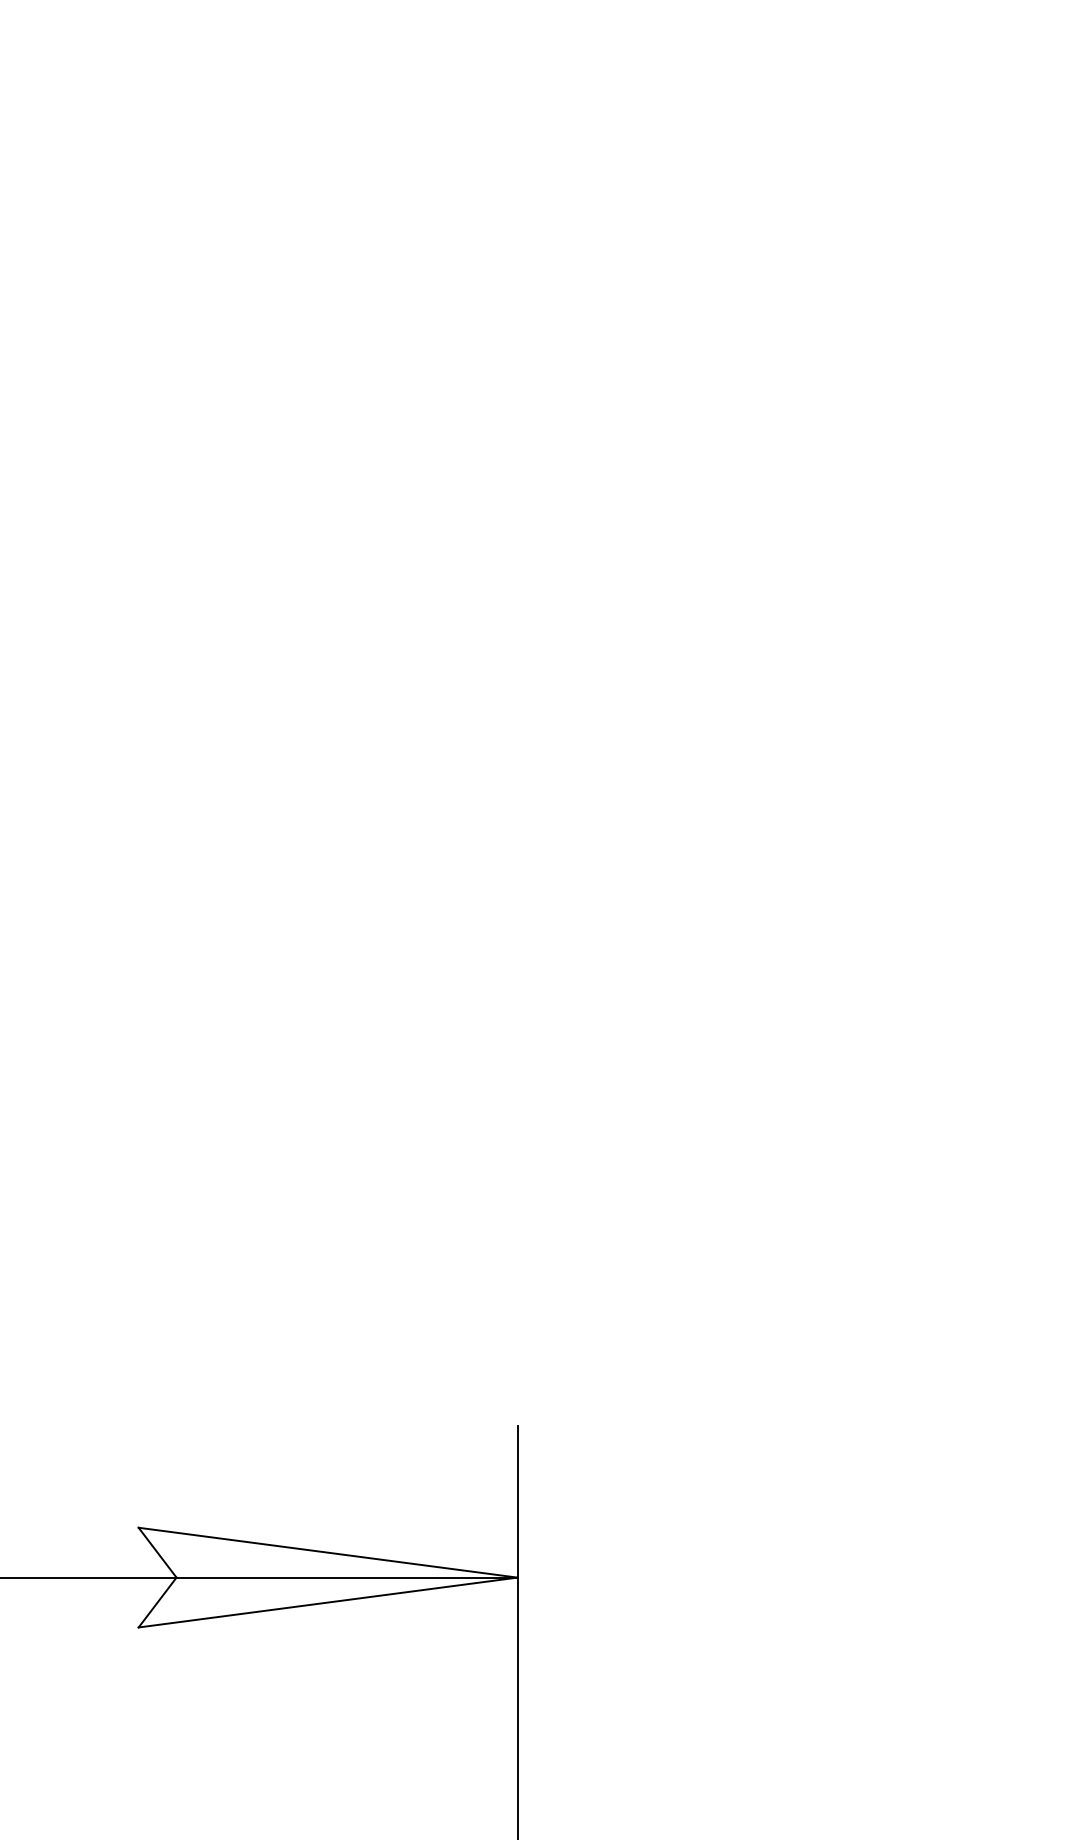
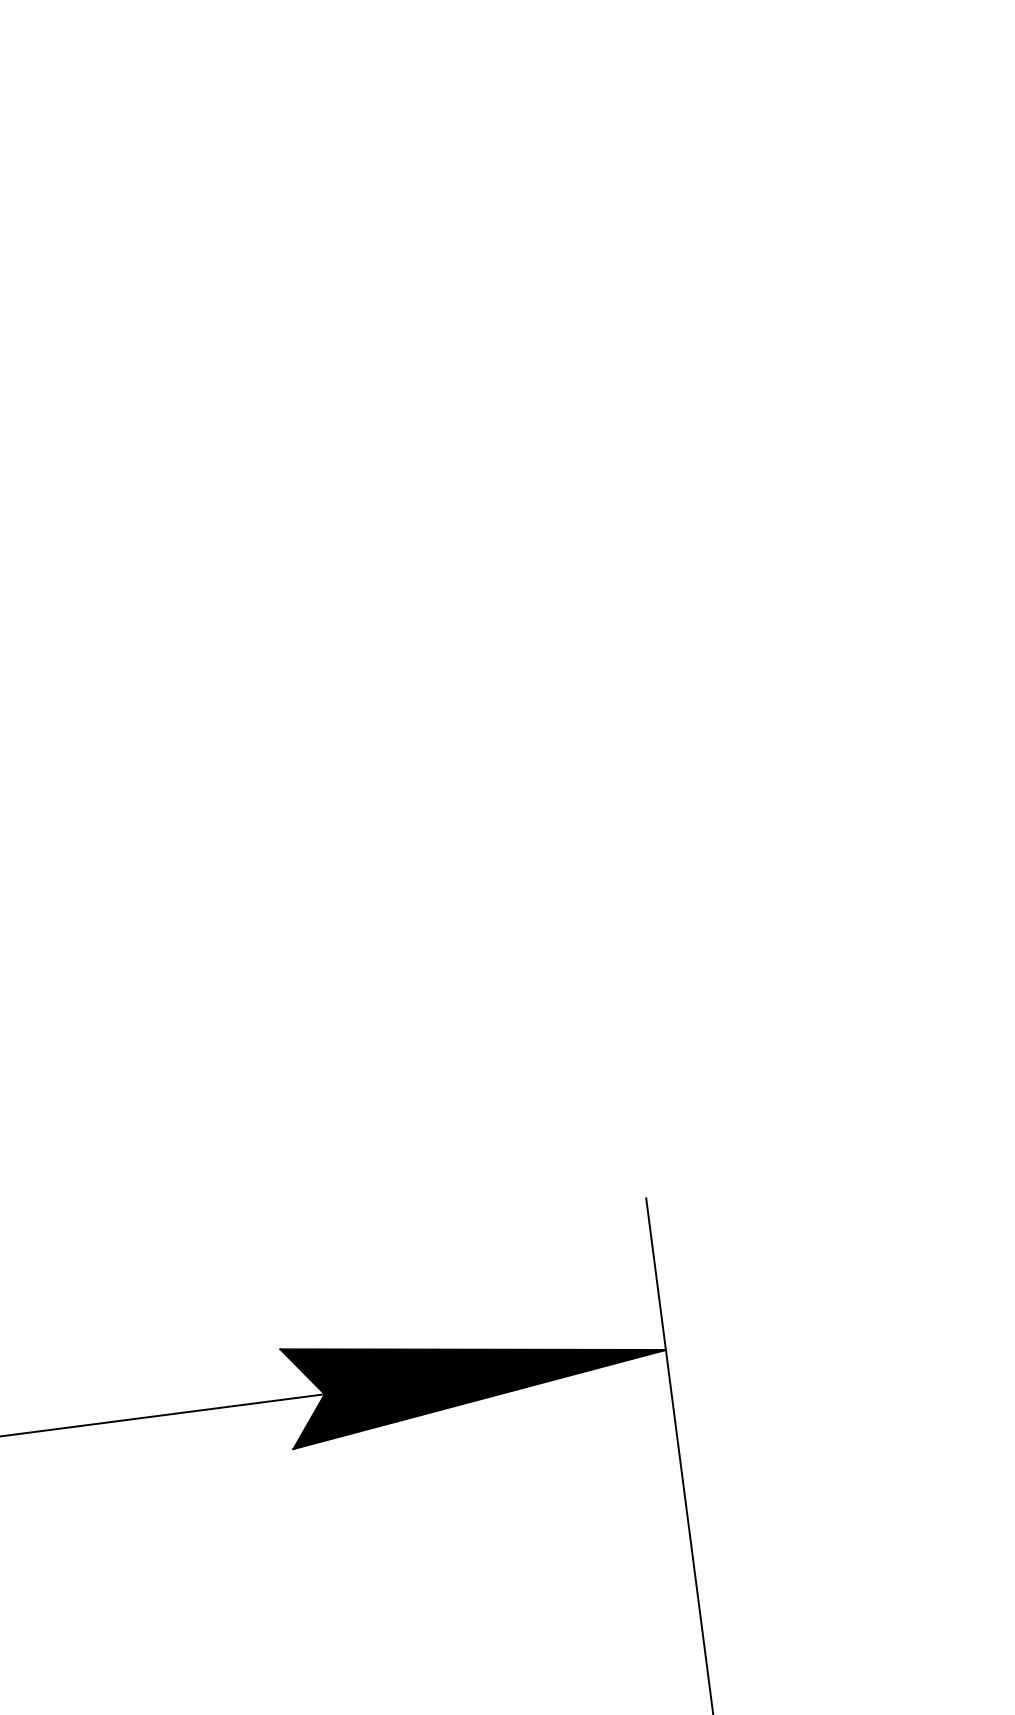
fill: (327, 1577) -> (475, 1374), added

